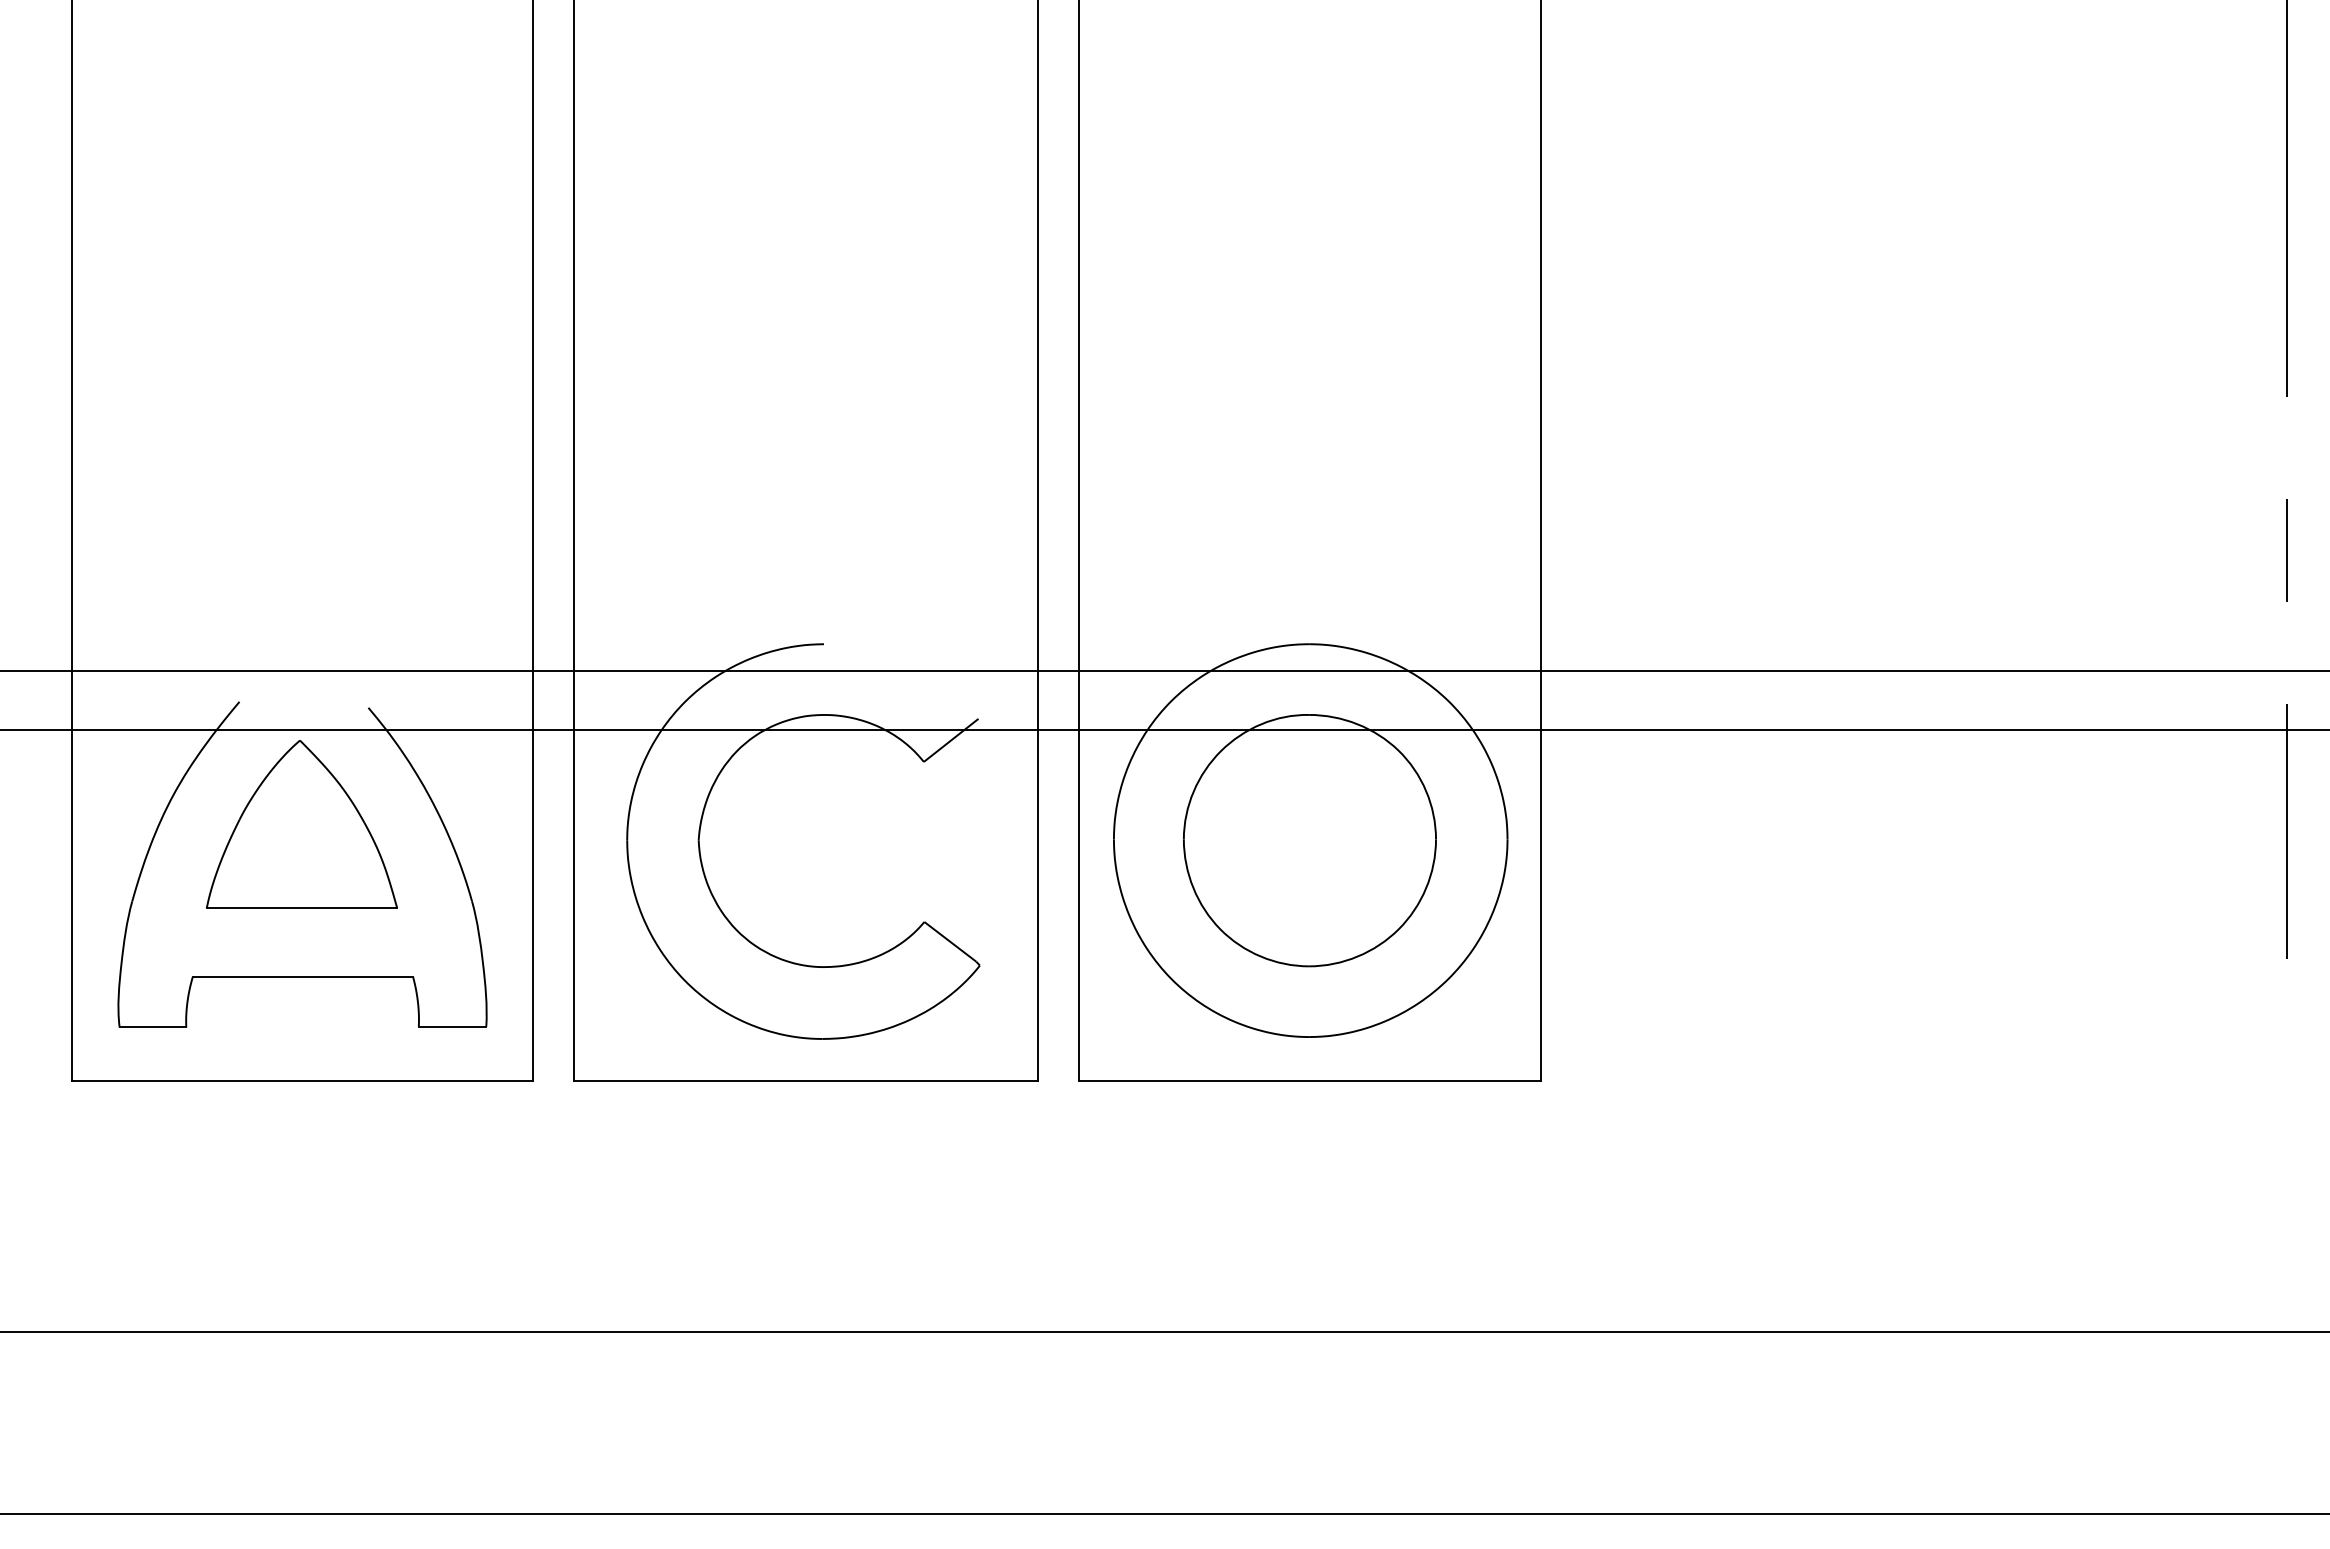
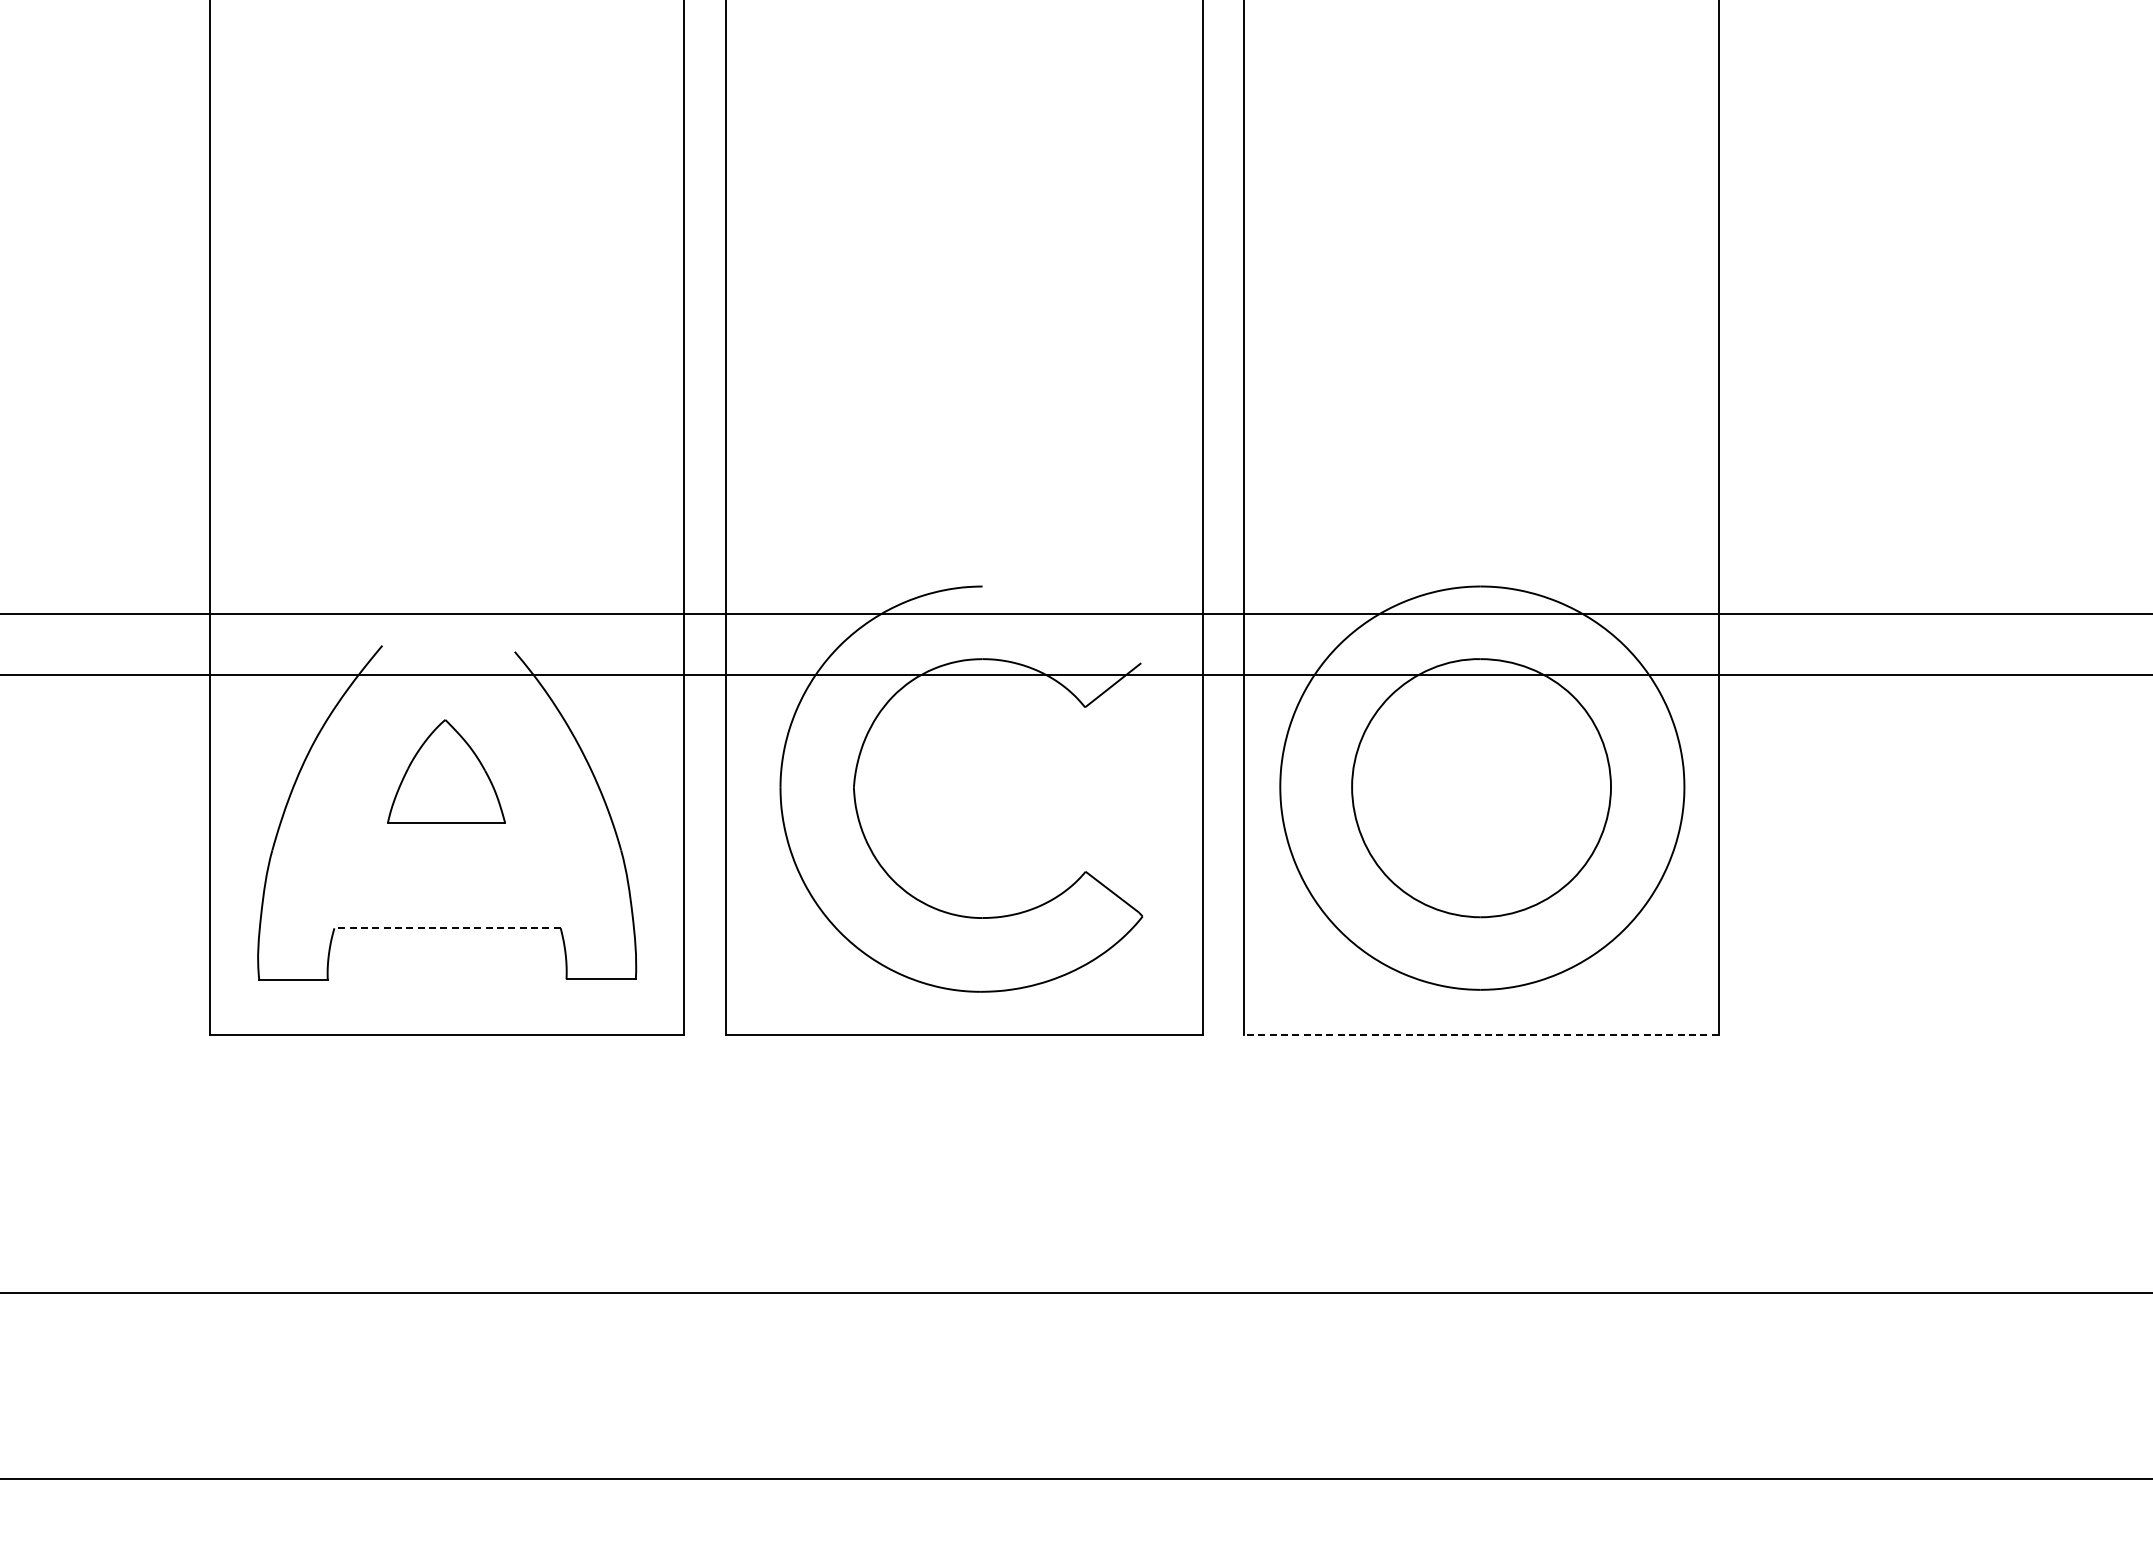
part: (301, 824) -> (446, 771), size x0.6
line: (302, 977) -> (447, 928), solid -> dashed
line: (1309, 1081) -> (1481, 1035), solid -> dashed

